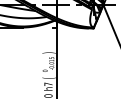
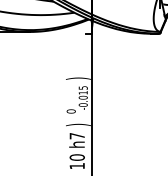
text: (48, 77) -> (77, 123), ( -> )

